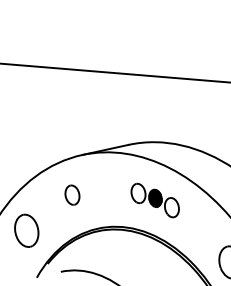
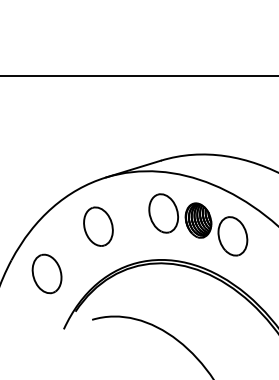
part: (72, 195) -> (98, 226), size x1.67
part: (155, 200) -> (198, 224), size x1.67

